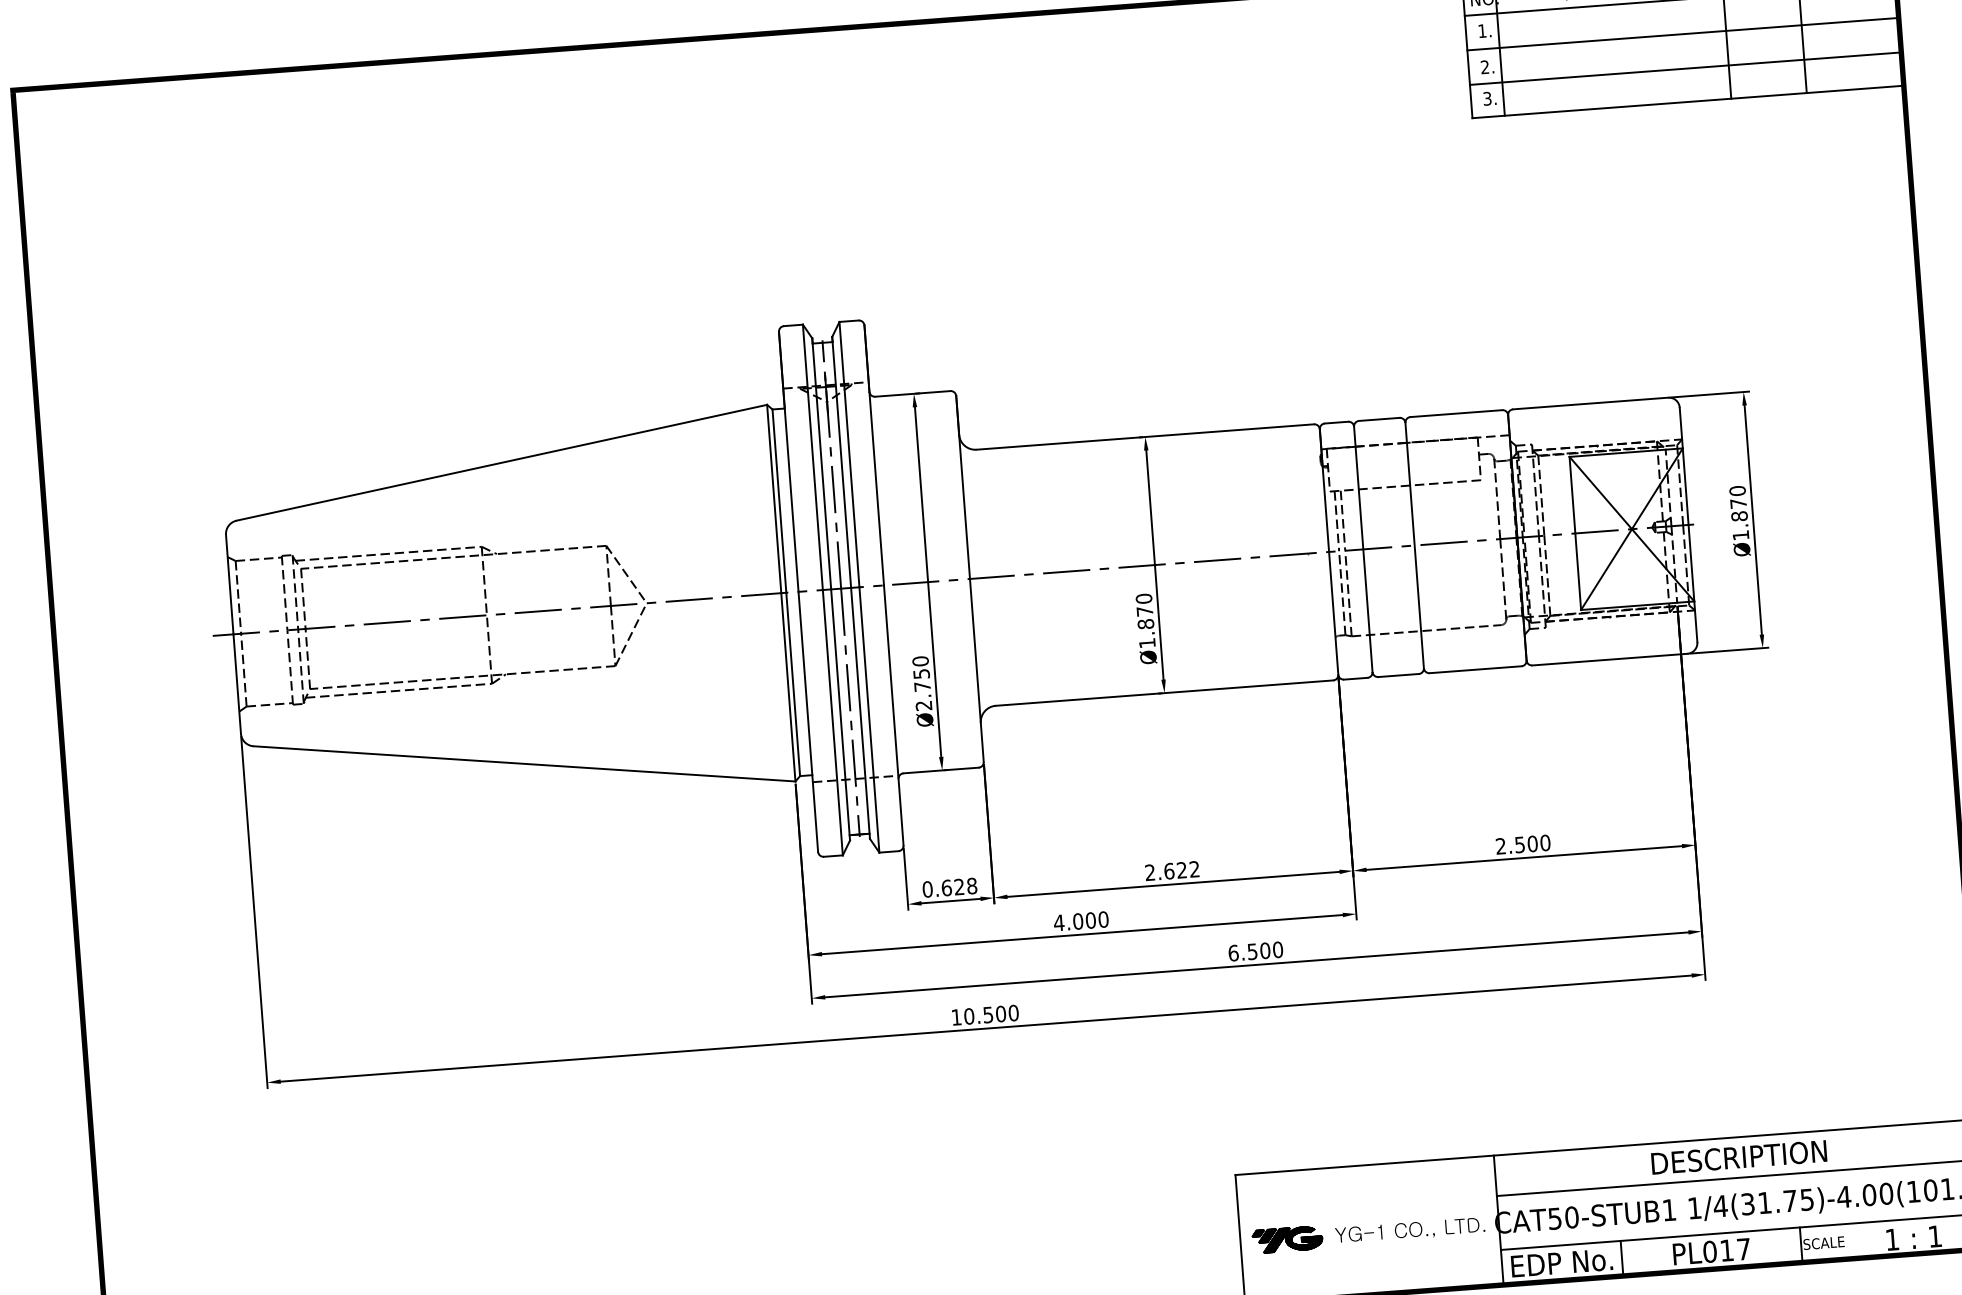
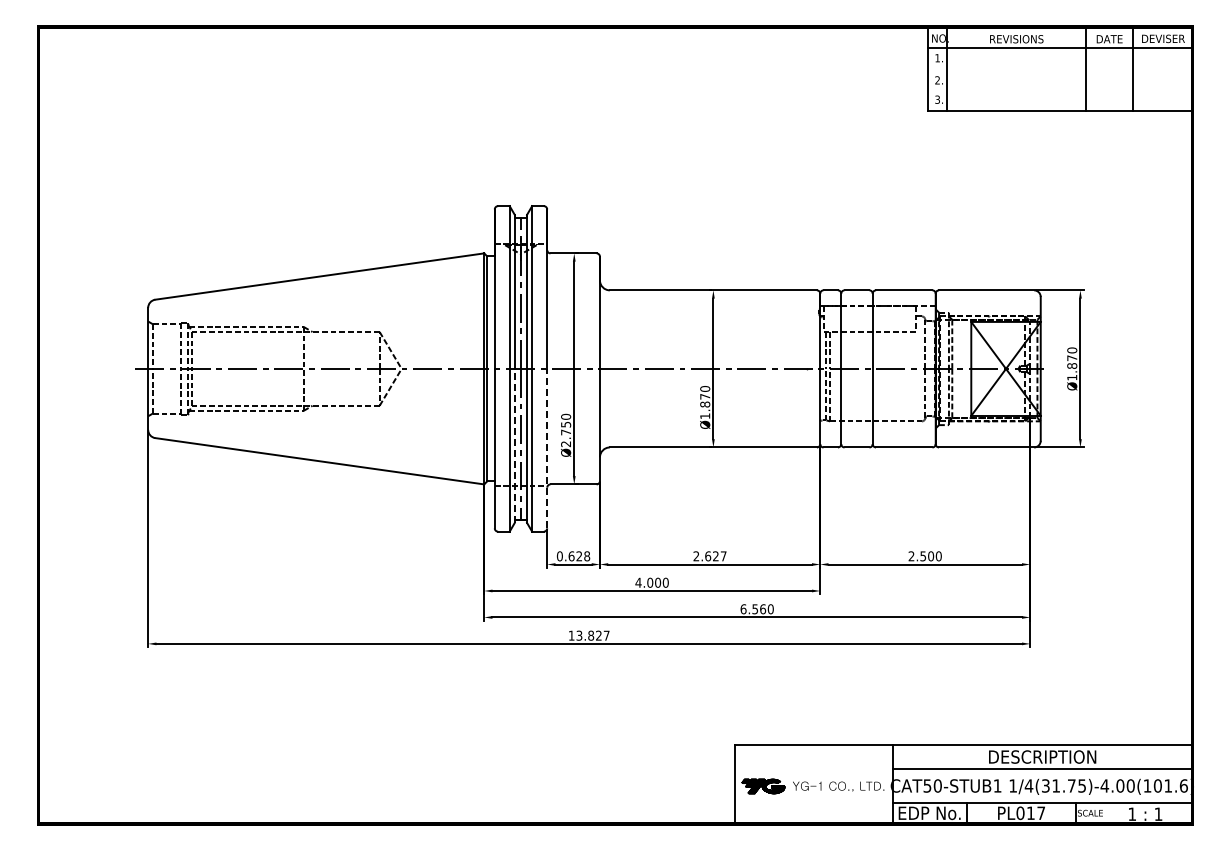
line: (1682, 34) -> (1059, 69), removed
line: (1685, 68) -> (1059, 90), removed
line: (840, 714) -> (514, 445), solid -> dashed
line: (894, 715) -> (547, 448), solid -> dashed
text: (1194, 869) -> (723, 556), 2.622 -> 2.627
text: (1265, 949) -> (763, 608), 6.500 -> 6.560
text: (990, 1014) -> (592, 635), 10.500 -> 13.827

